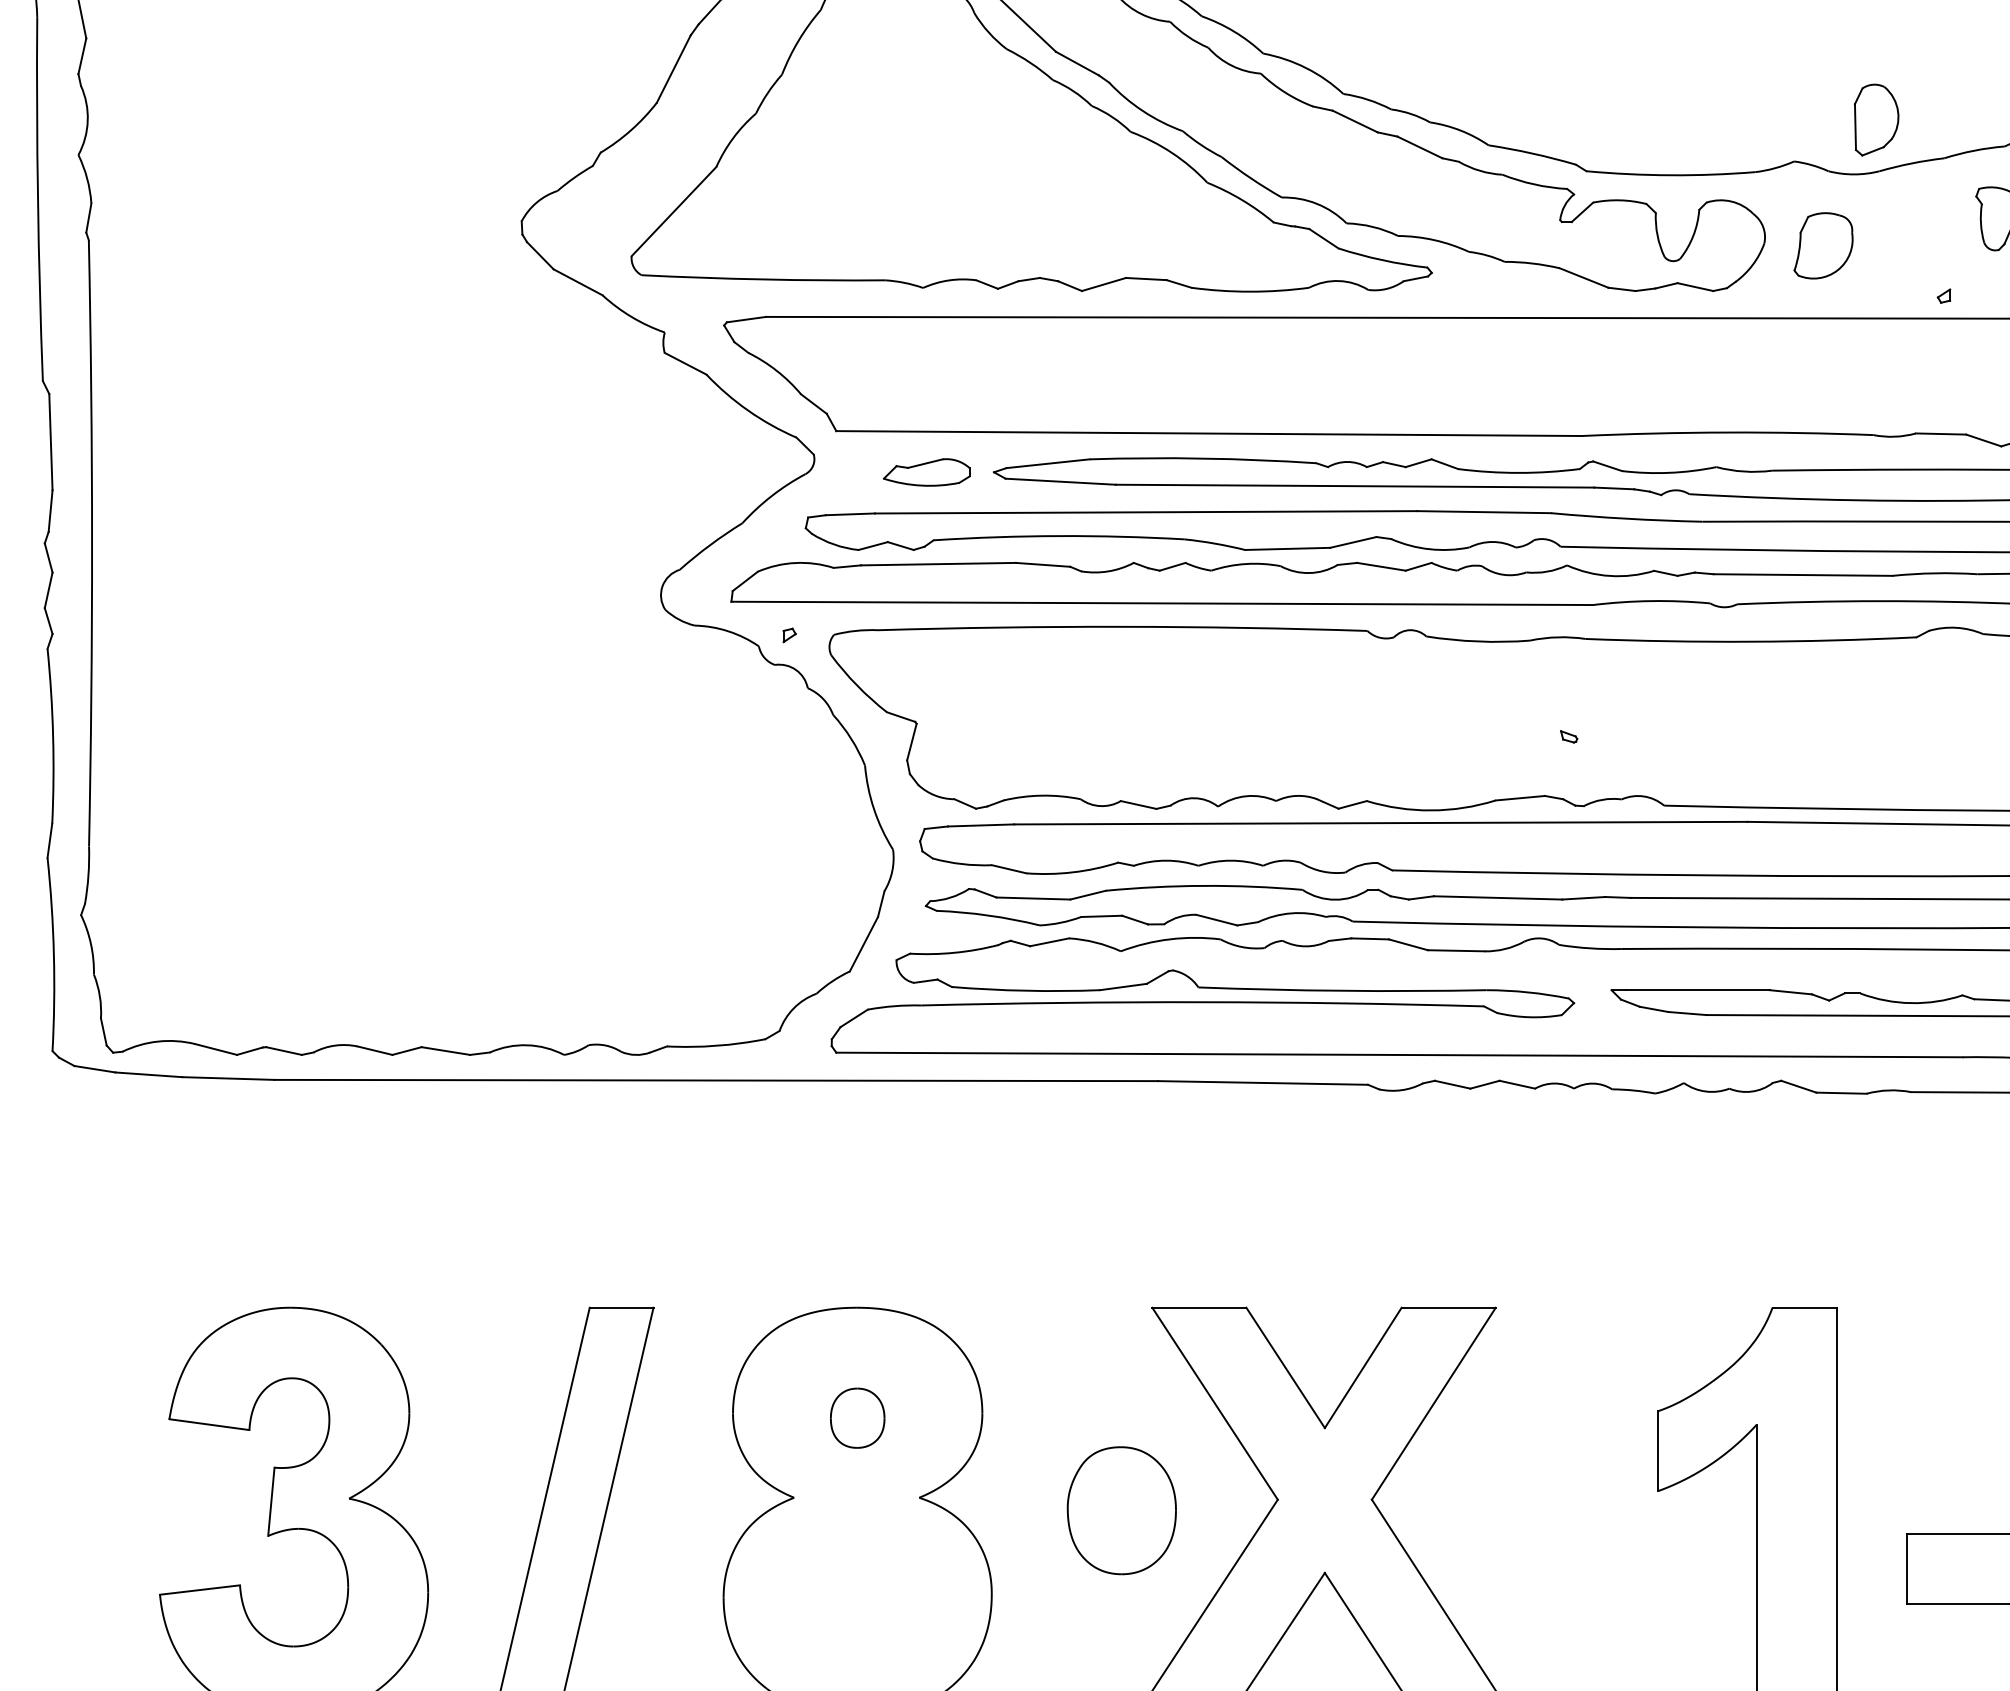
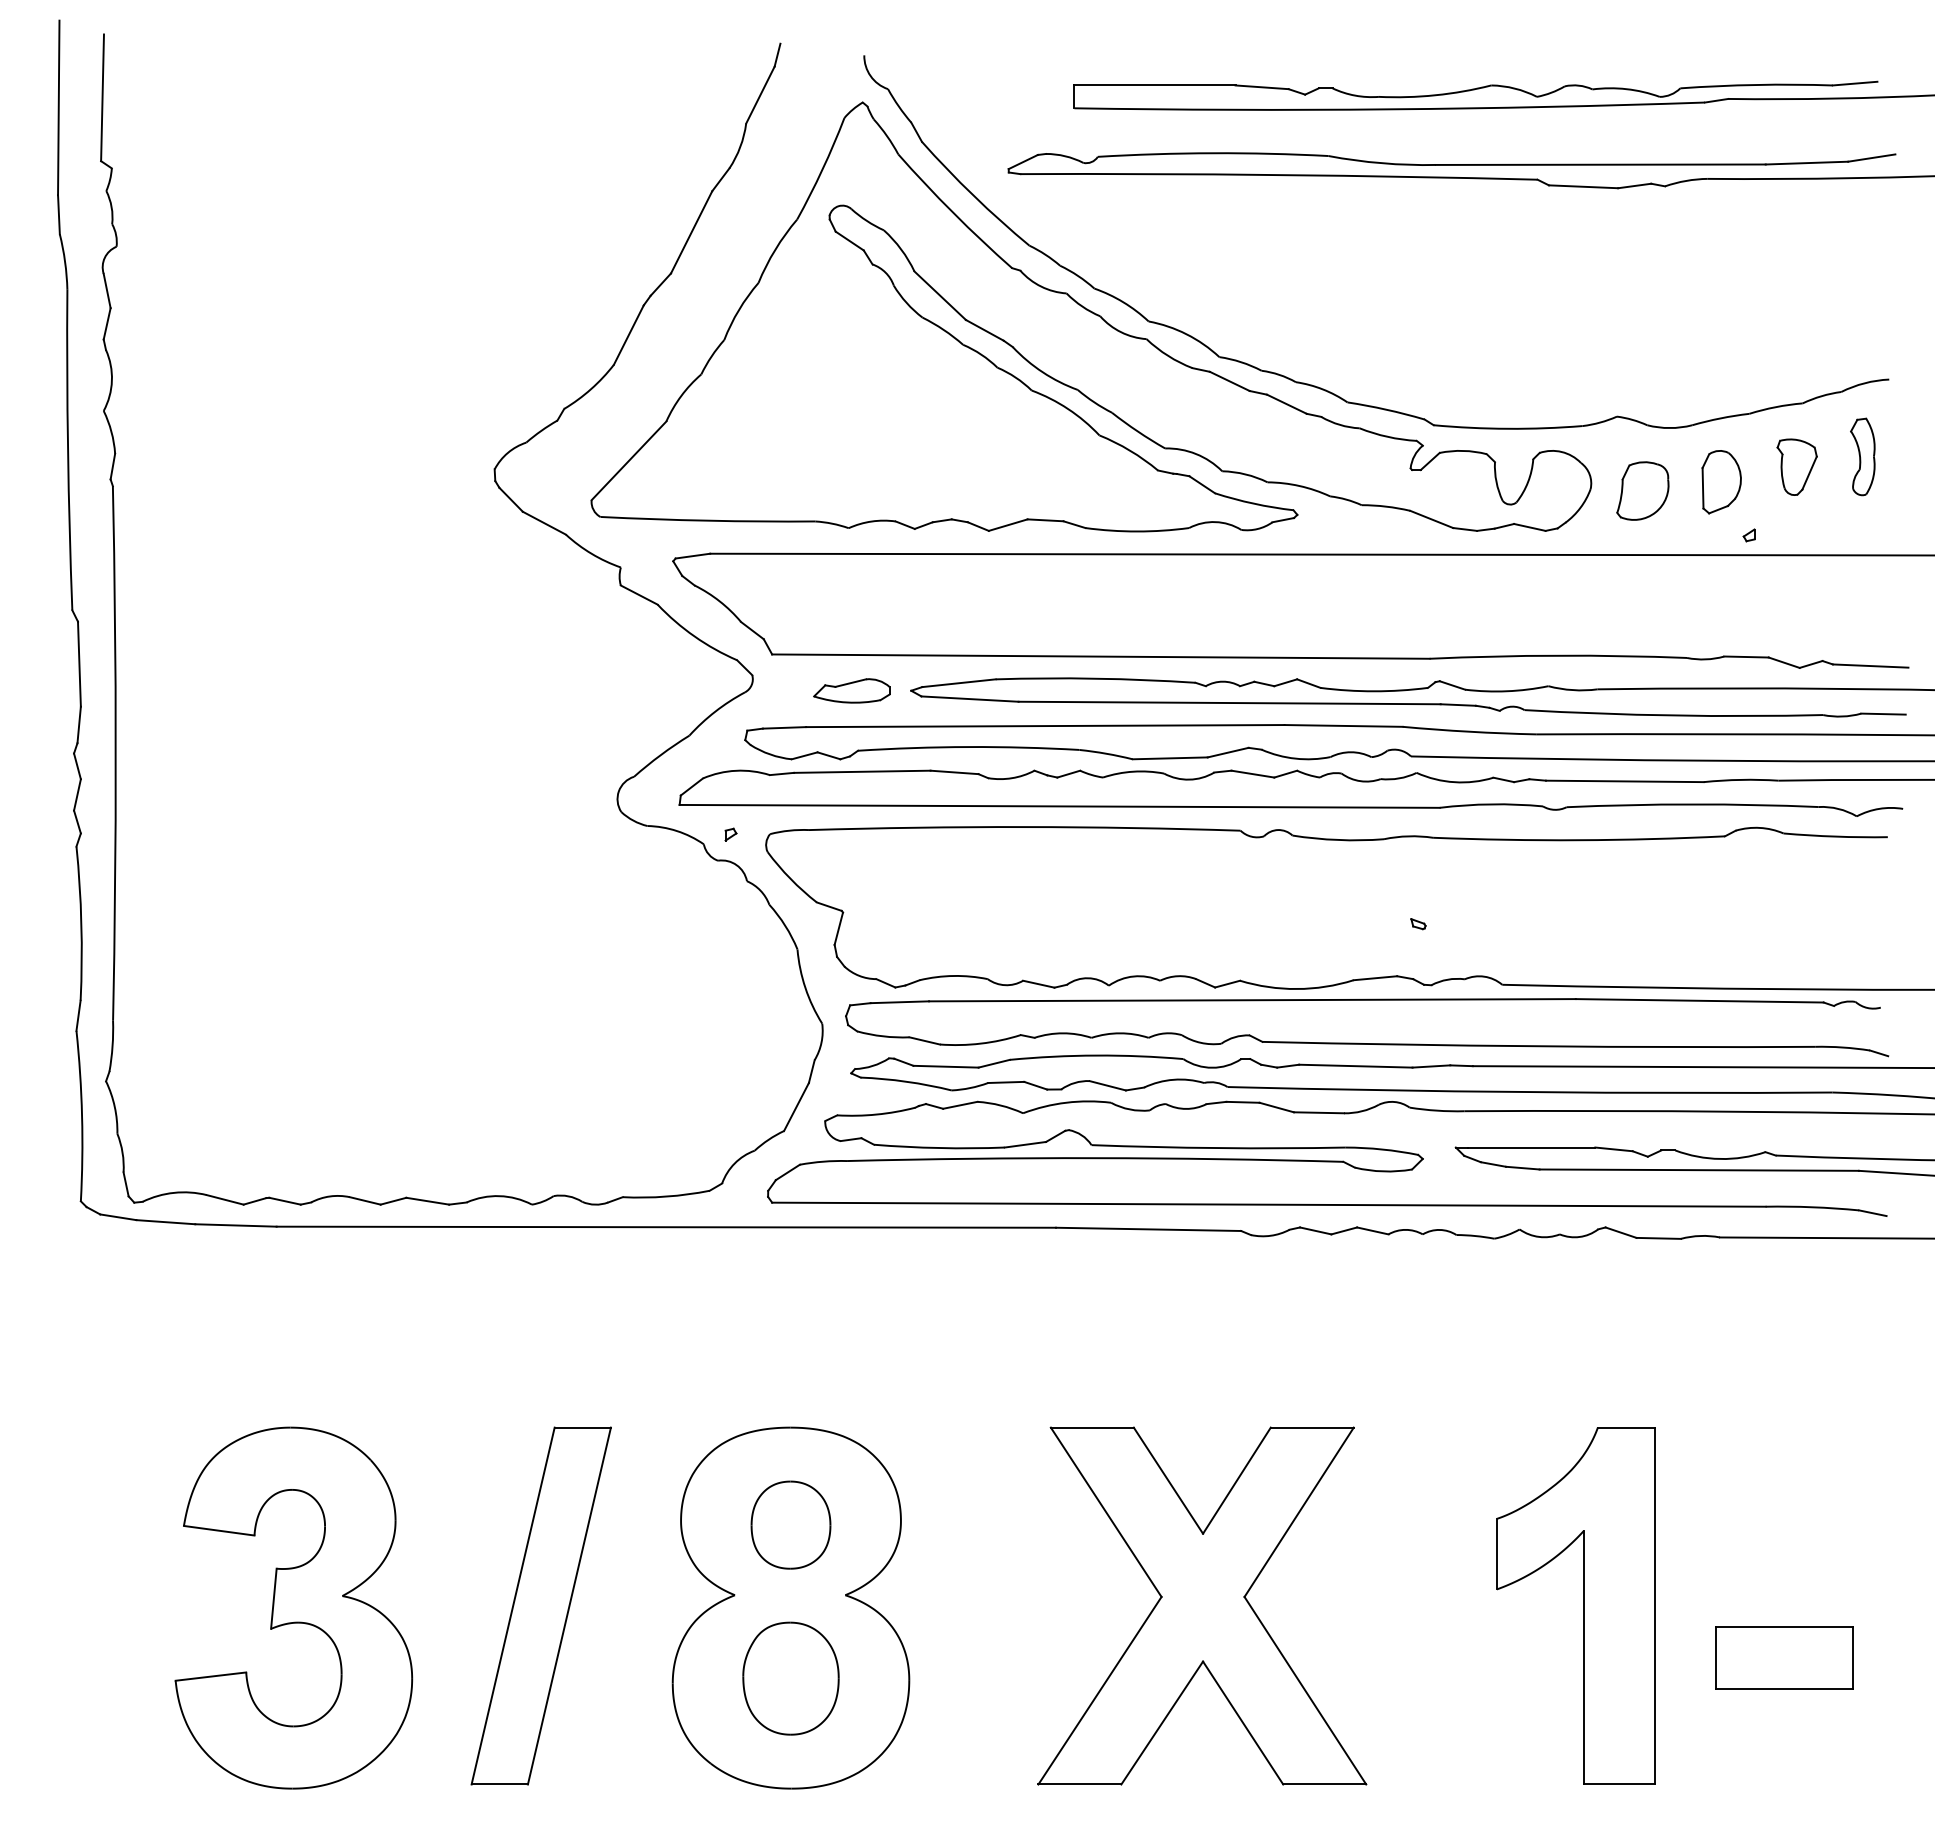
part: (1876, 120) -> (1721, 482), moved
part: (857, 1417) -> (790, 1524), size x1.67
part: (1121, 1510) -> (790, 1678), moved

